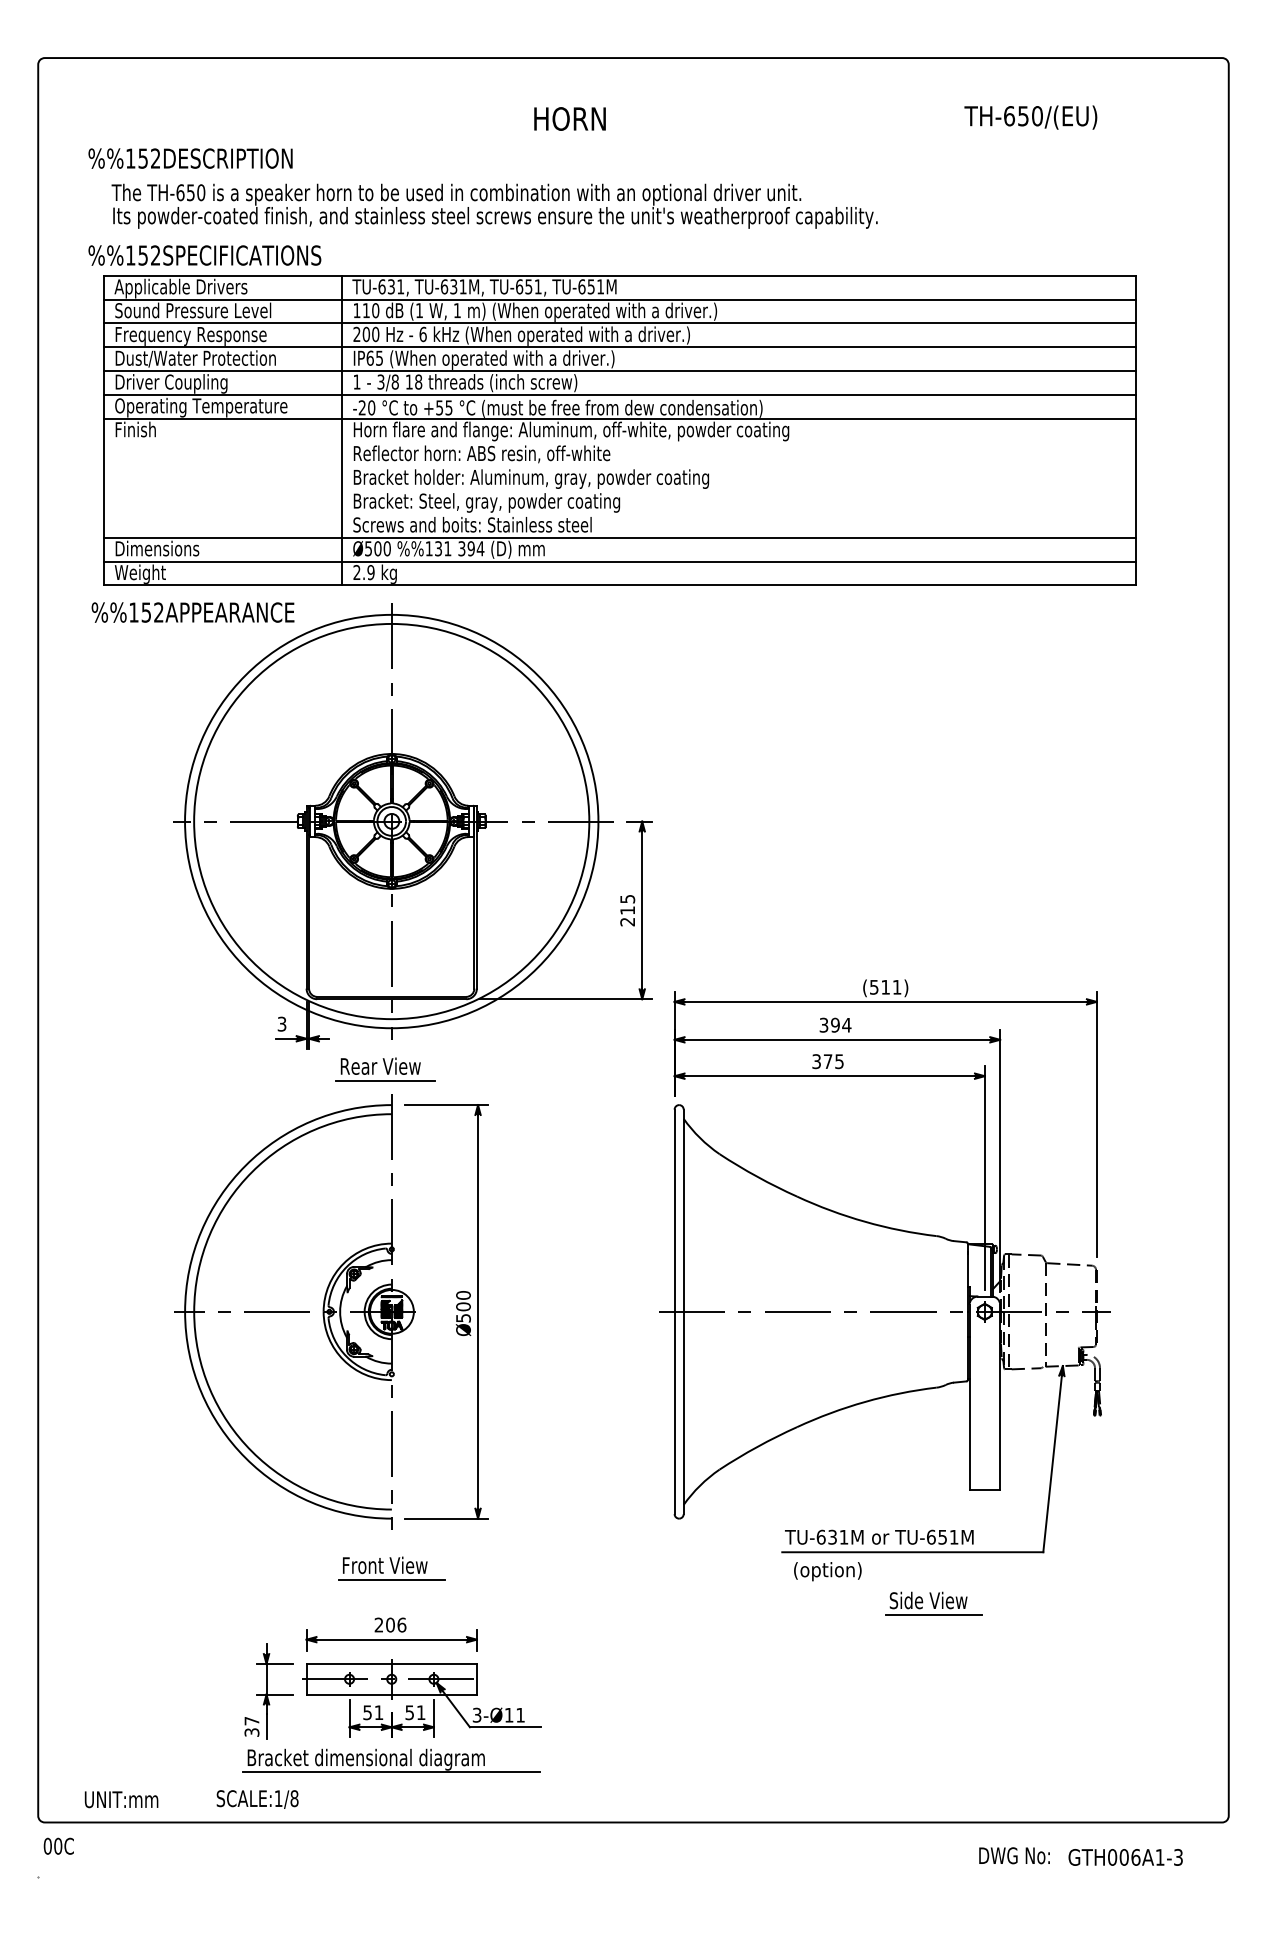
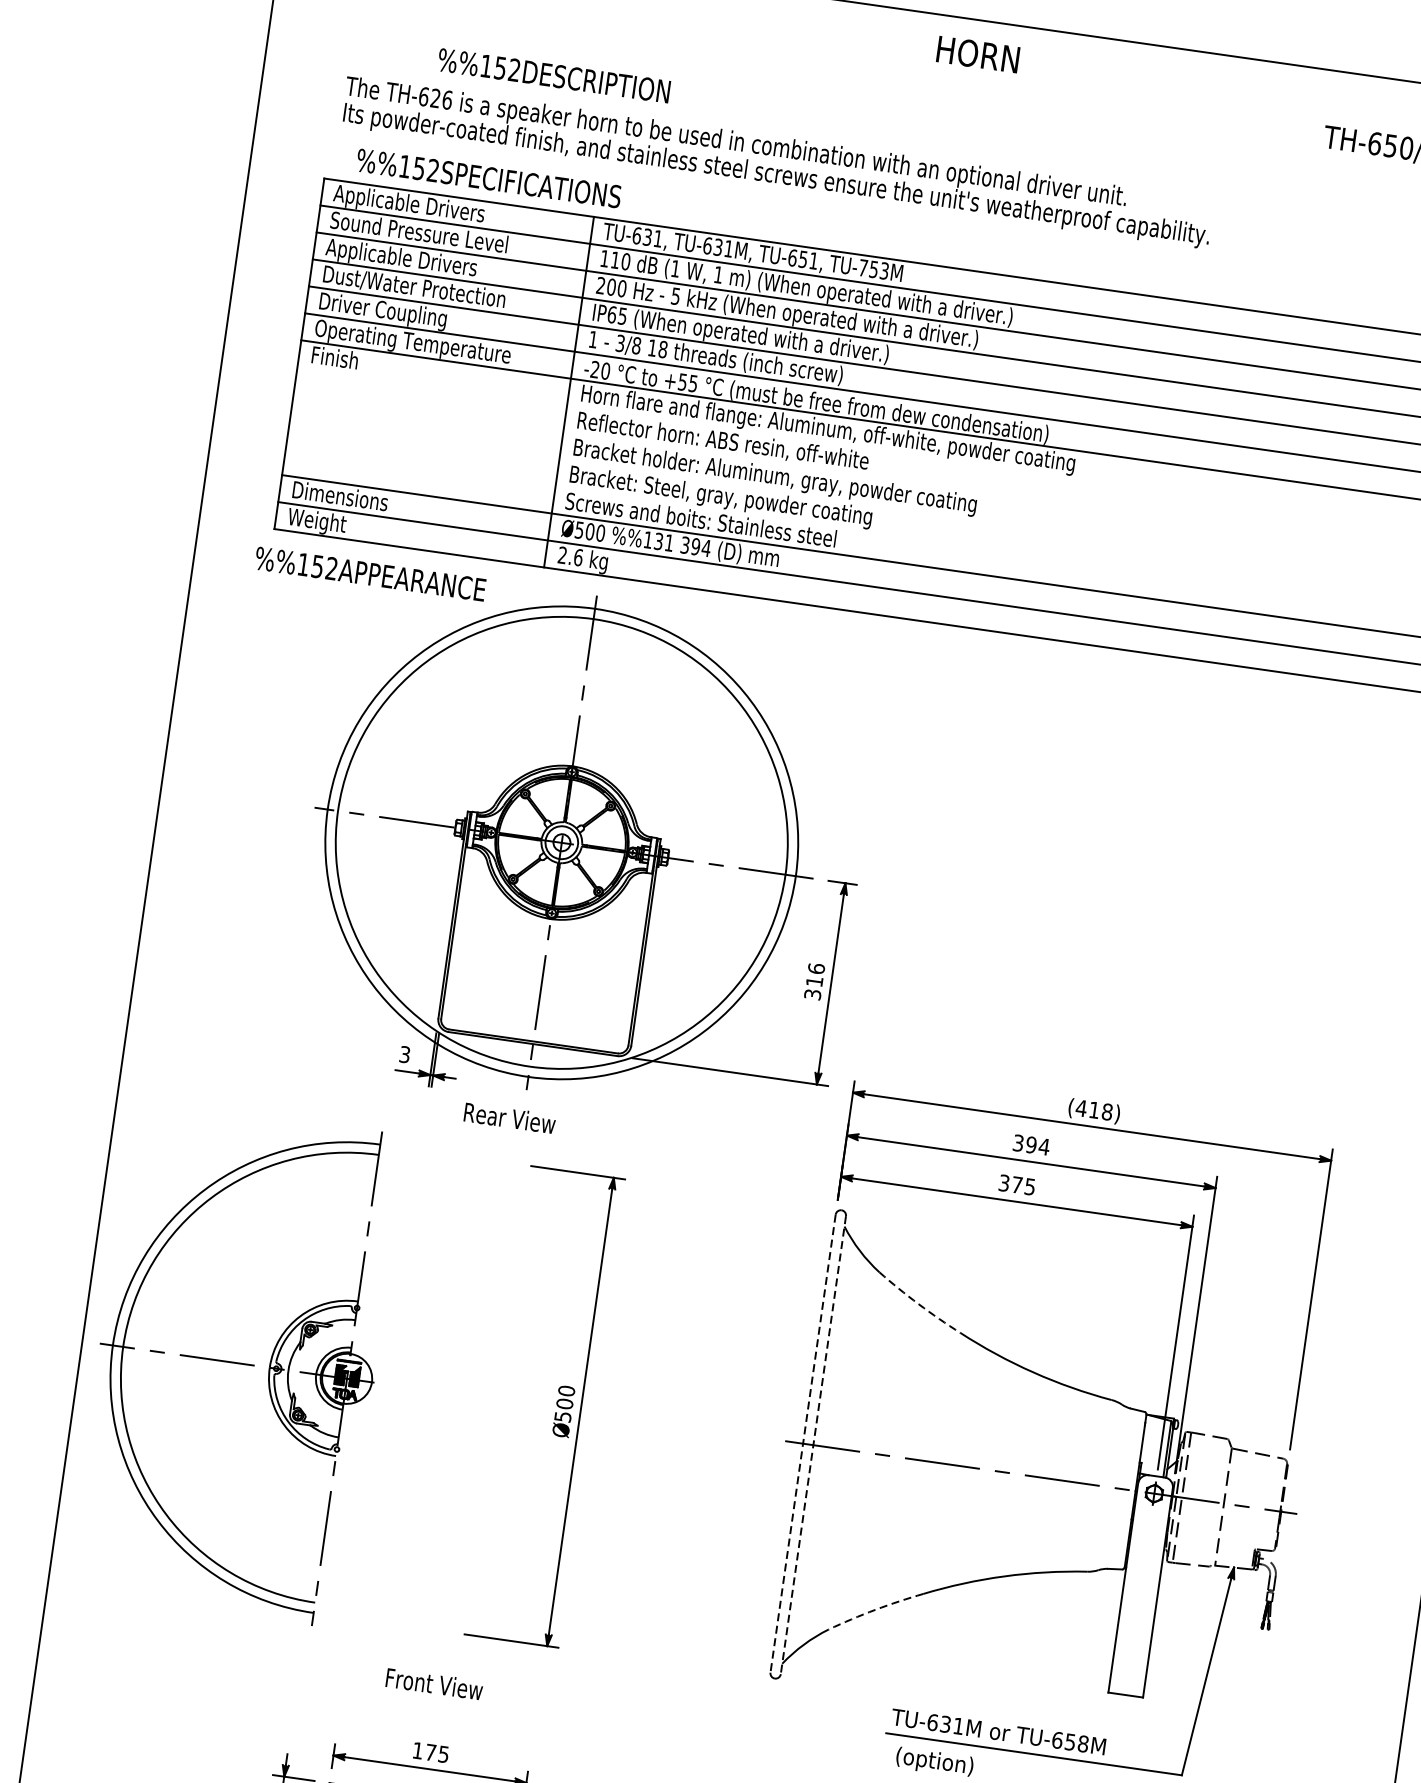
text: (569, 118) -> (977, 53), moved
text: (190, 158) -> (554, 75), moved
text: (196, 192) -> (442, 99), TH-650 -> TH-626
text: (204, 255) -> (488, 178), moved
text: (591, 286) -> (874, 269), TU-651M -> TU-753M
text: (422, 334) -> (675, 296), 6 -> 5
text: (190, 335) -> (412, 260), Frequency Response -> Applicable Drivers
text: (370, 572) -> (577, 557), 2.9 -> 2.6
text: (627, 910) -> (814, 981), 215 -> 316
text: (885, 986) -> (1094, 1109), (511) -> (418)
line: (385, 1080) -> (512, 1135), removed
arc: (757, 1176) -> (918, 1303), solid -> dashed
part: (294, 1311) -> (236, 1362), moved
line: (674, 1312) -> (802, 1444), solid -> dashed
line: (683, 1312) -> (813, 1445), solid -> dashed
arc: (757, 1446) -> (875, 1609), solid -> dashed
text: (953, 1536) -> (1082, 1743), TU-651M -> TU-658M
line: (391, 1579) -> (439, 1701), removed
text: (390, 1624) -> (430, 1751), 206 -> 175

